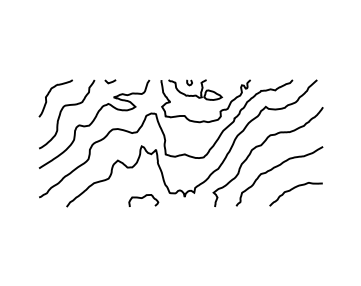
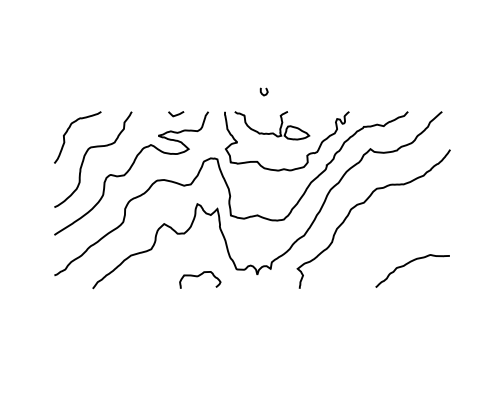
curve: (110, 81) -> (176, 113), moved
curve: (188, 82) -> (262, 91), moved
curve: (277, 167) -> (386, 233), removed

